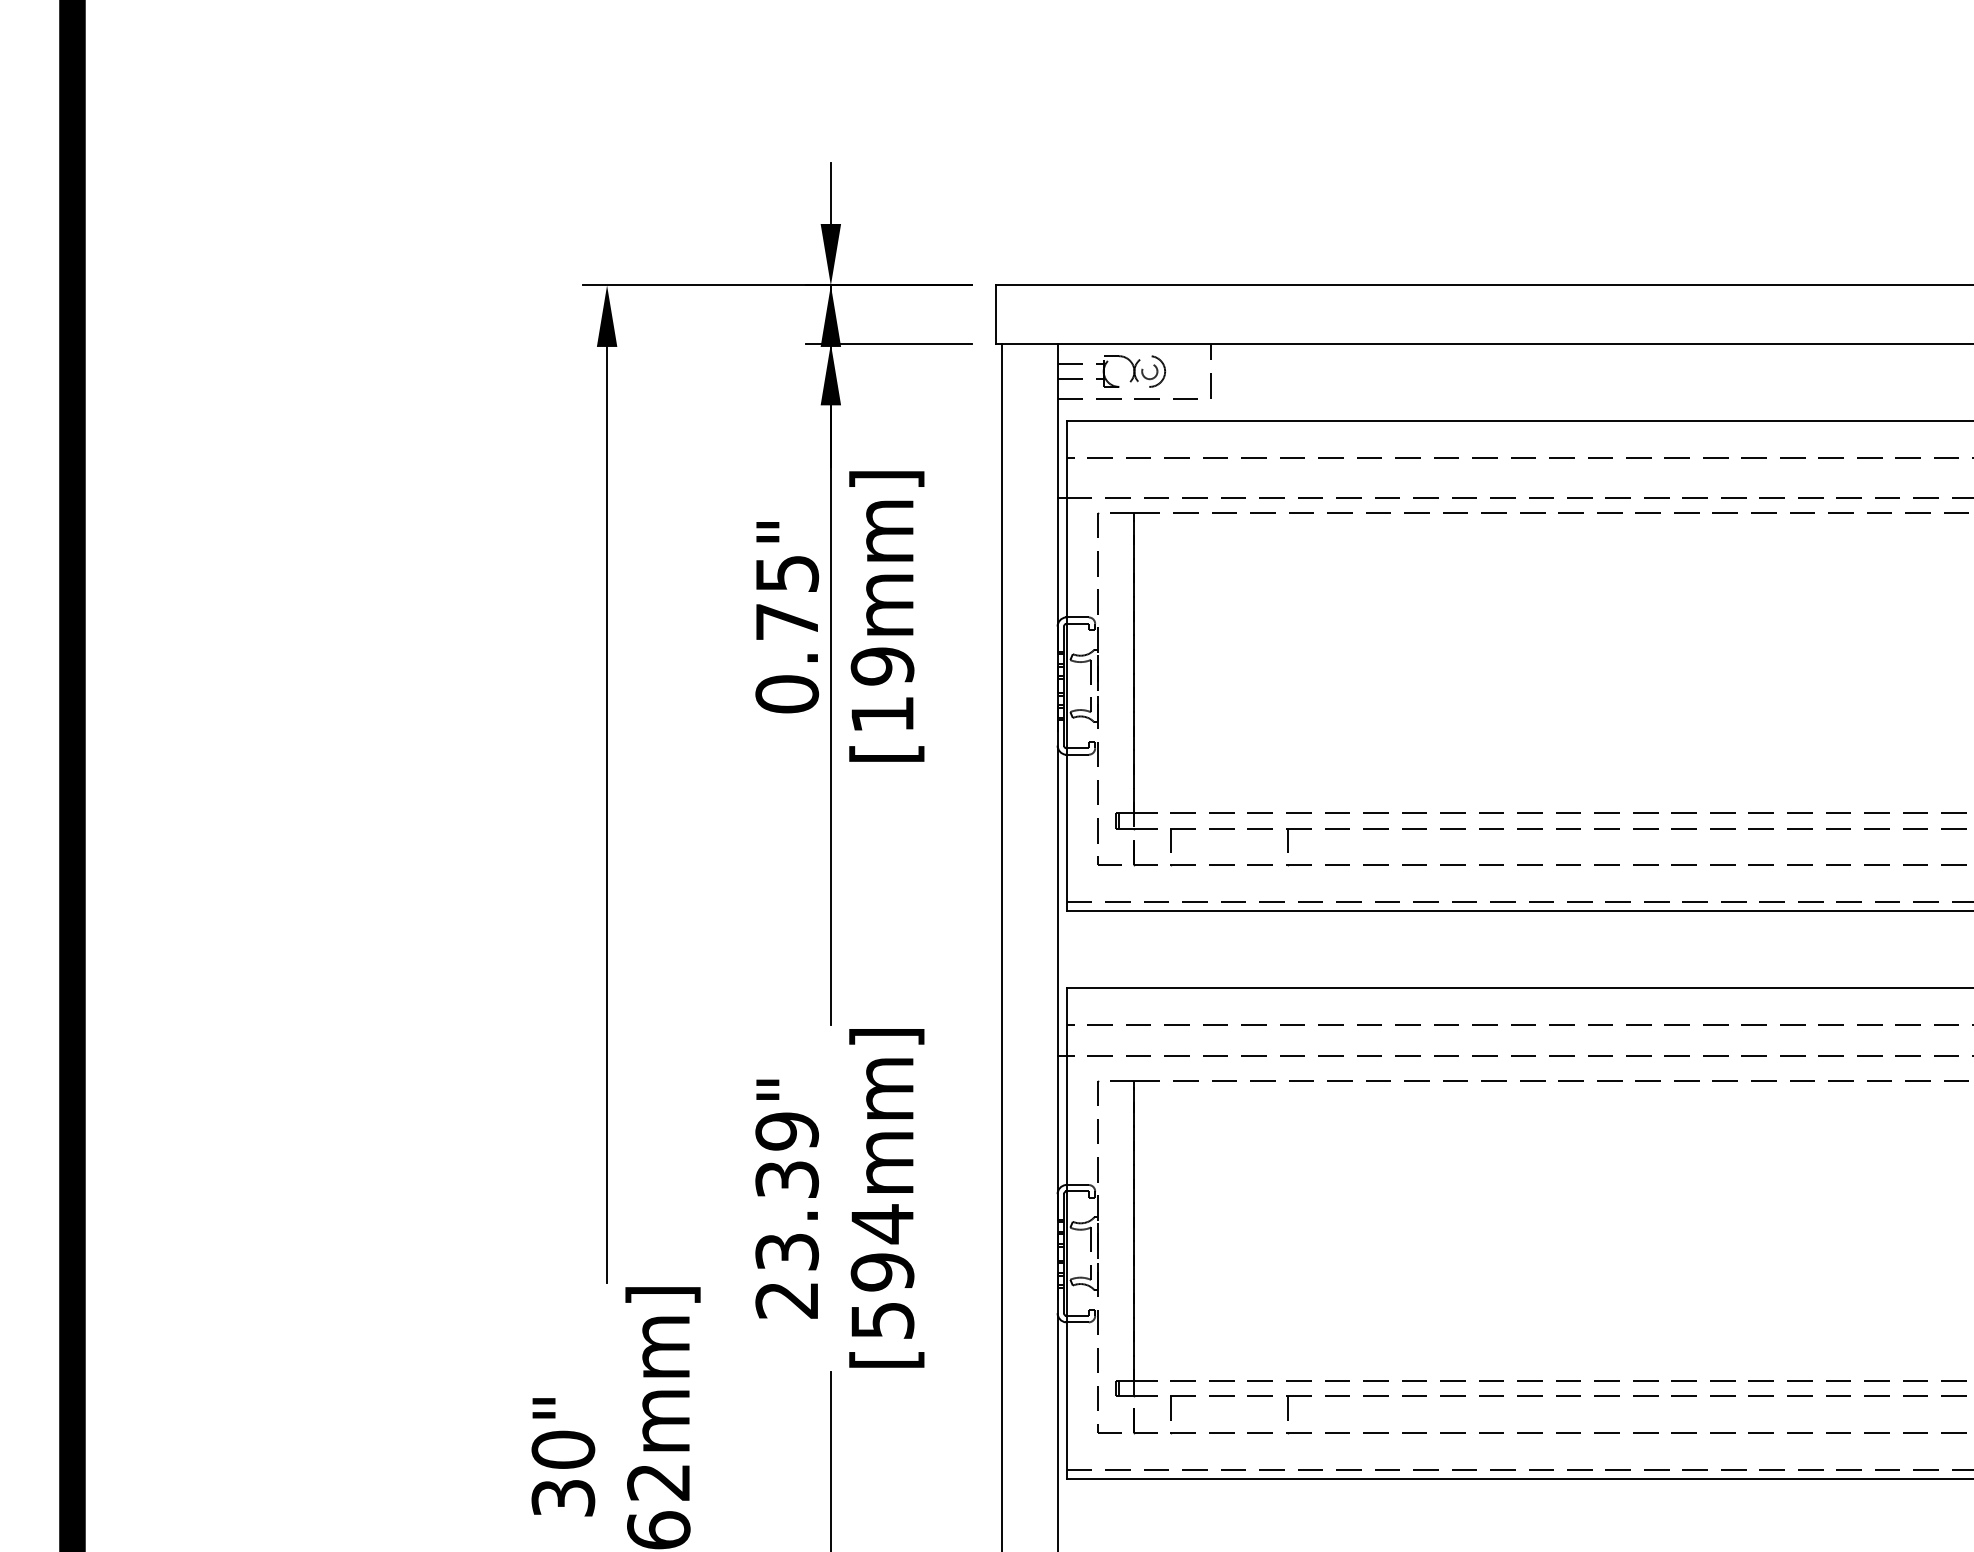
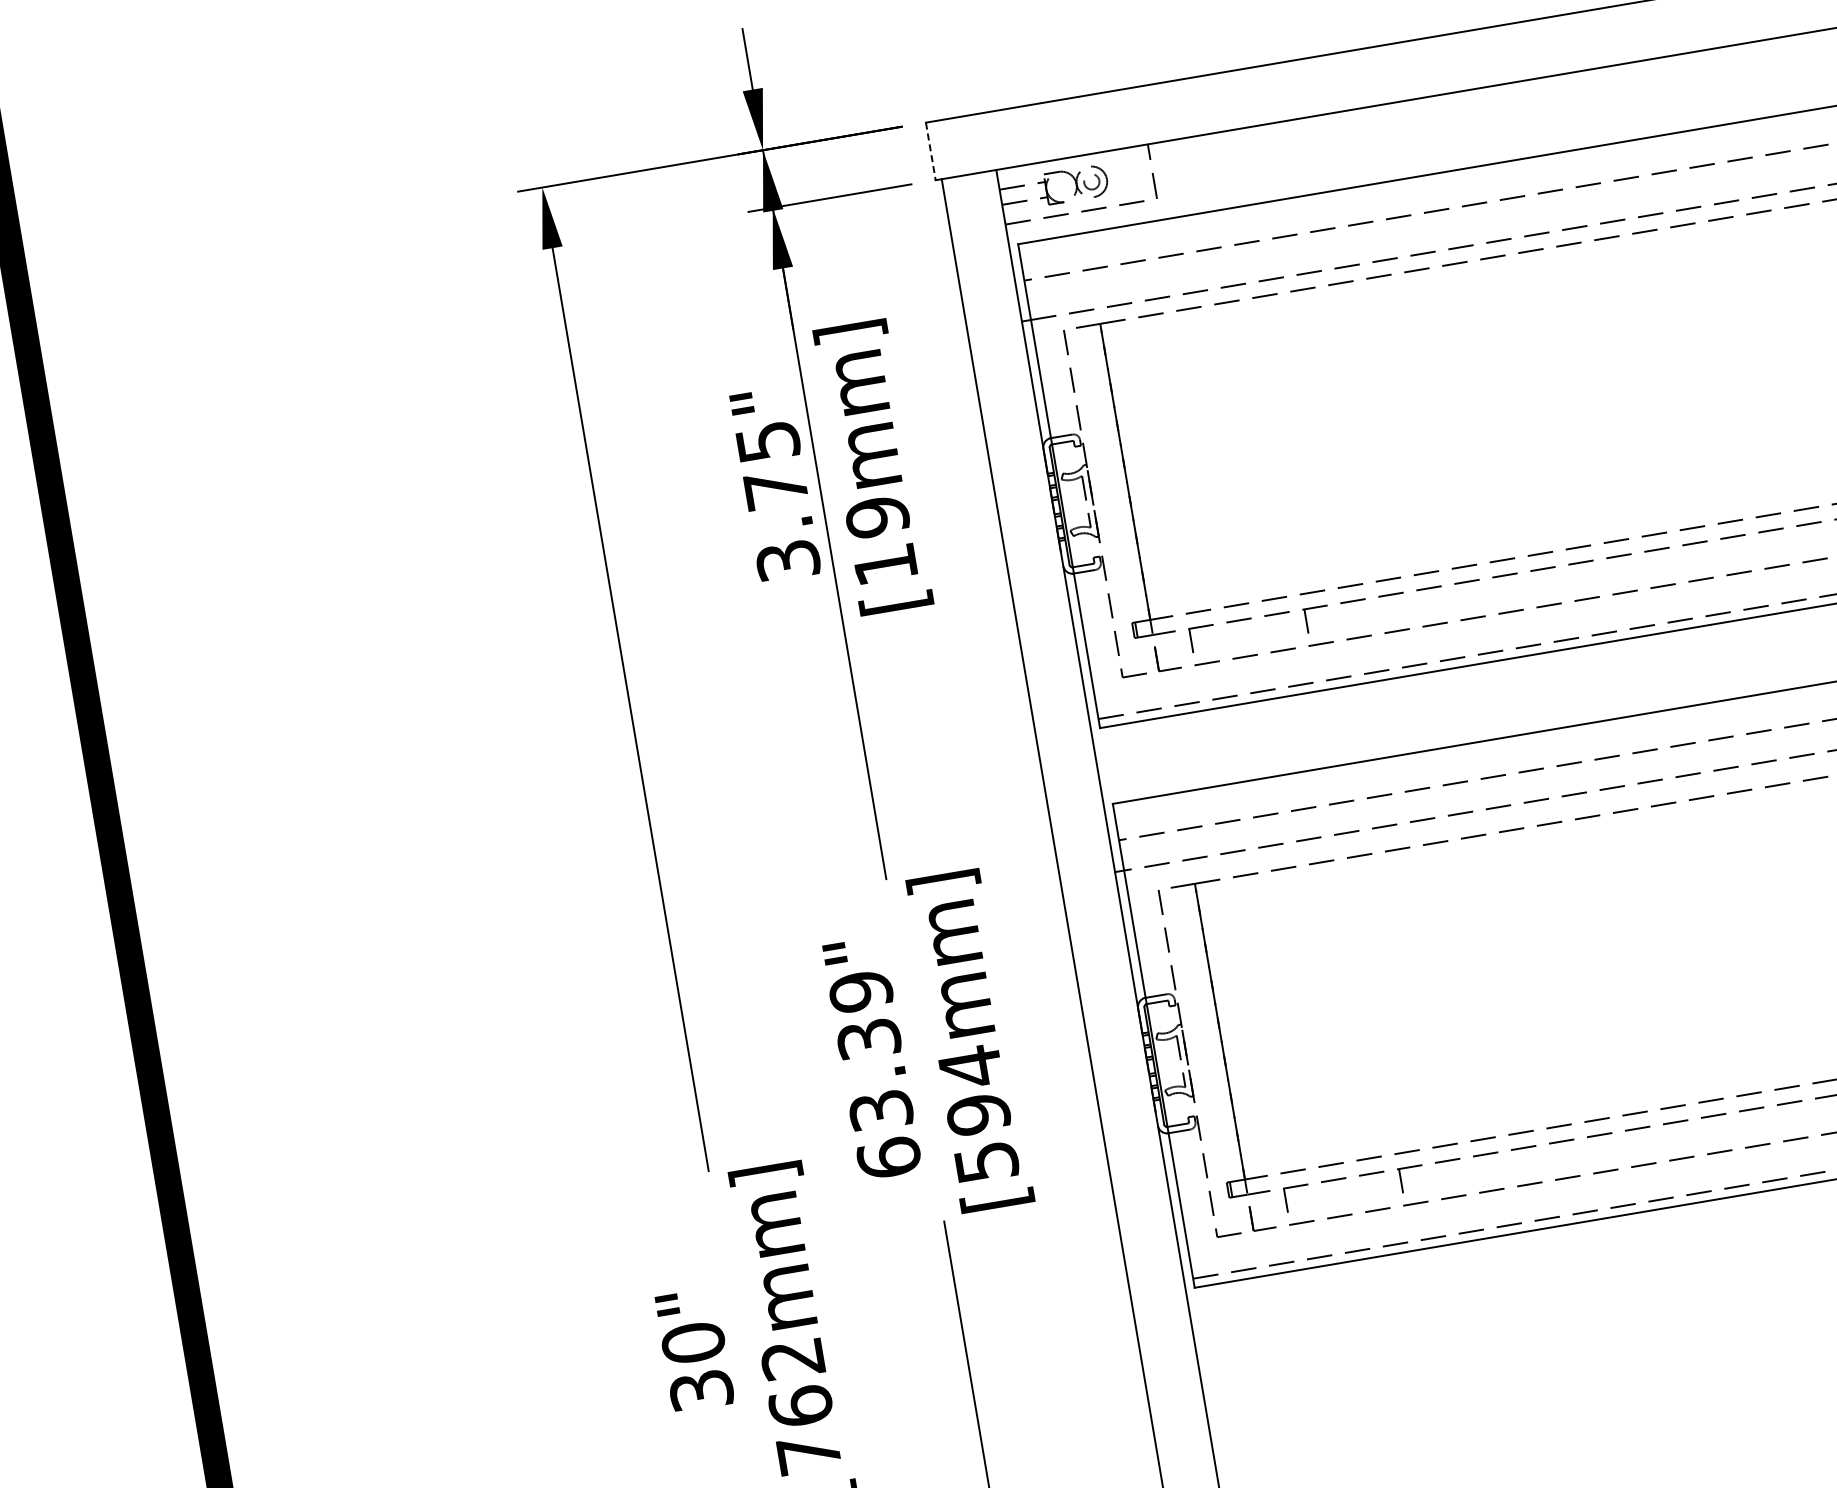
line: (996, 315) -> (931, 152), solid -> dashed
text: (787, 694) -> (788, 560), 0.75" -> 3.75"
text: (786, 1299) -> (888, 1157), 23.39" -> 63.39"

